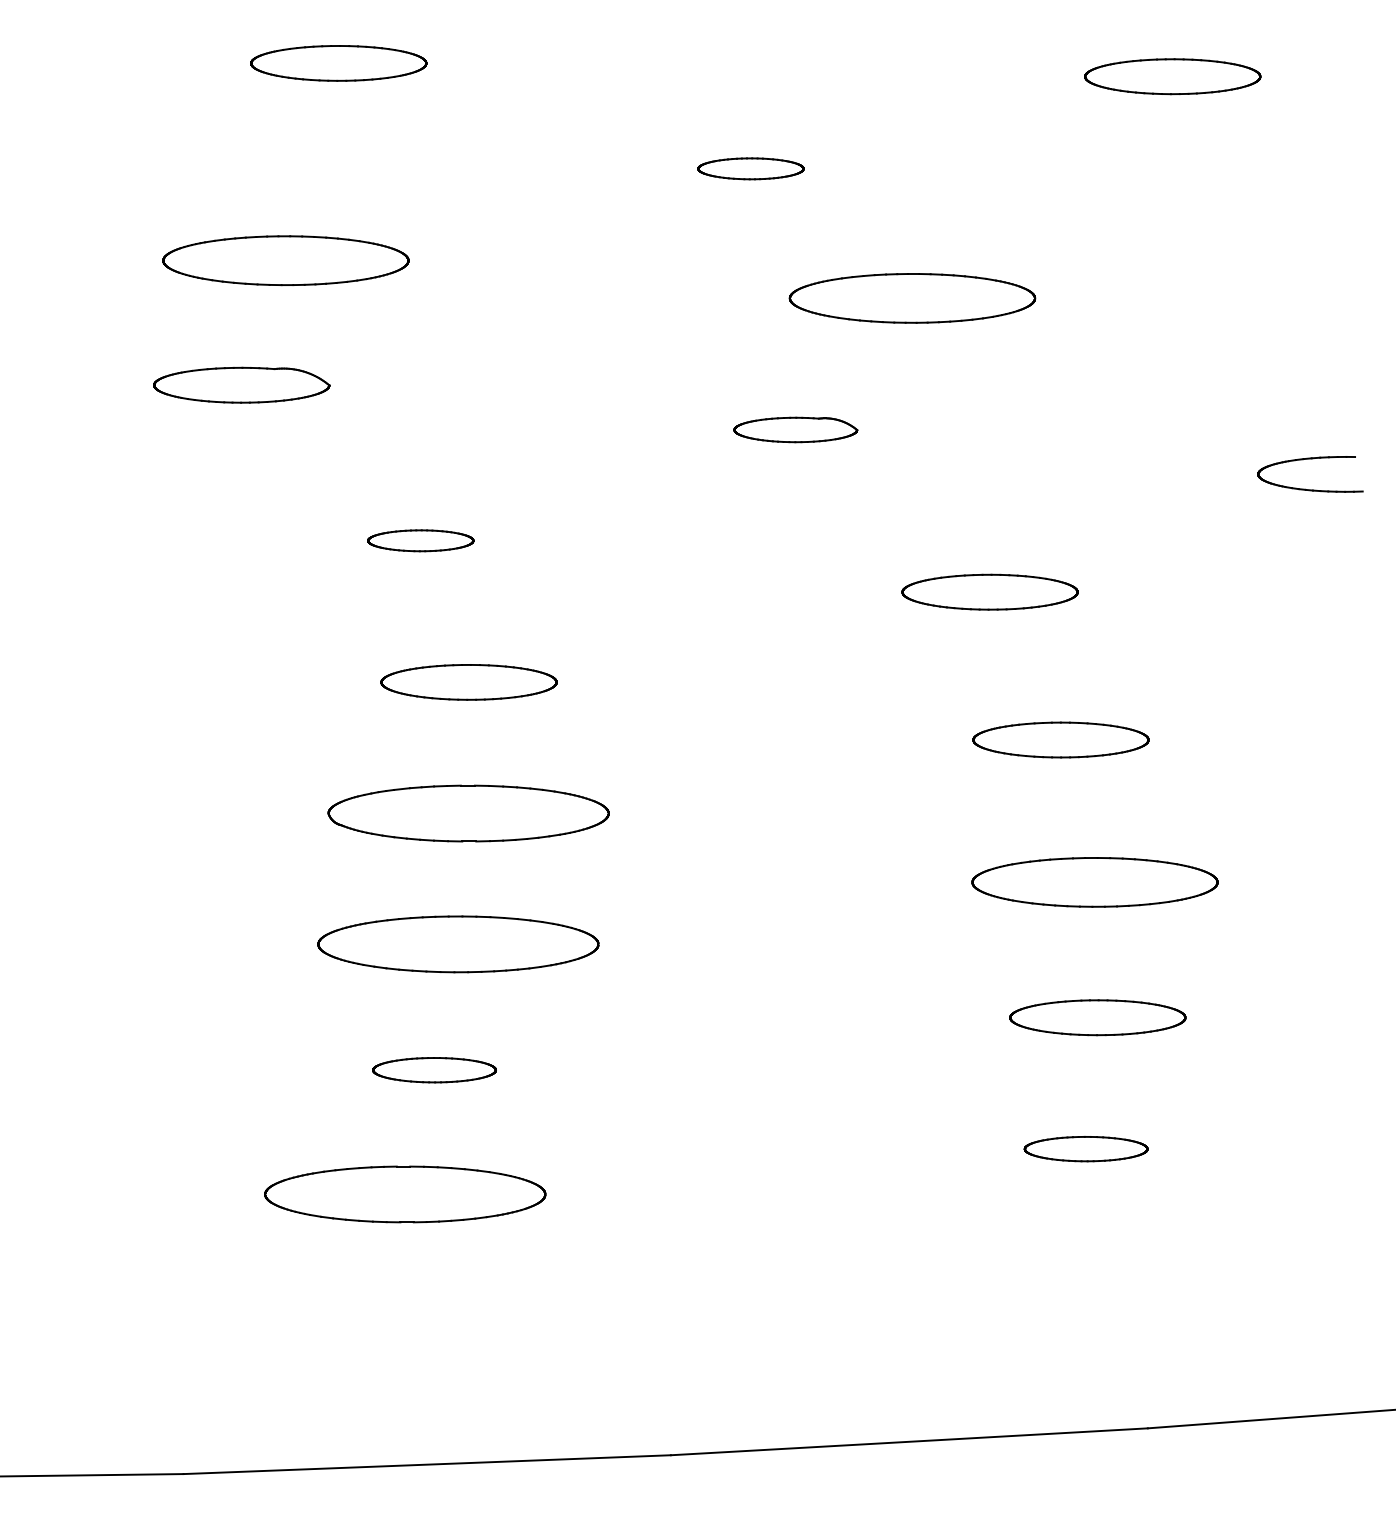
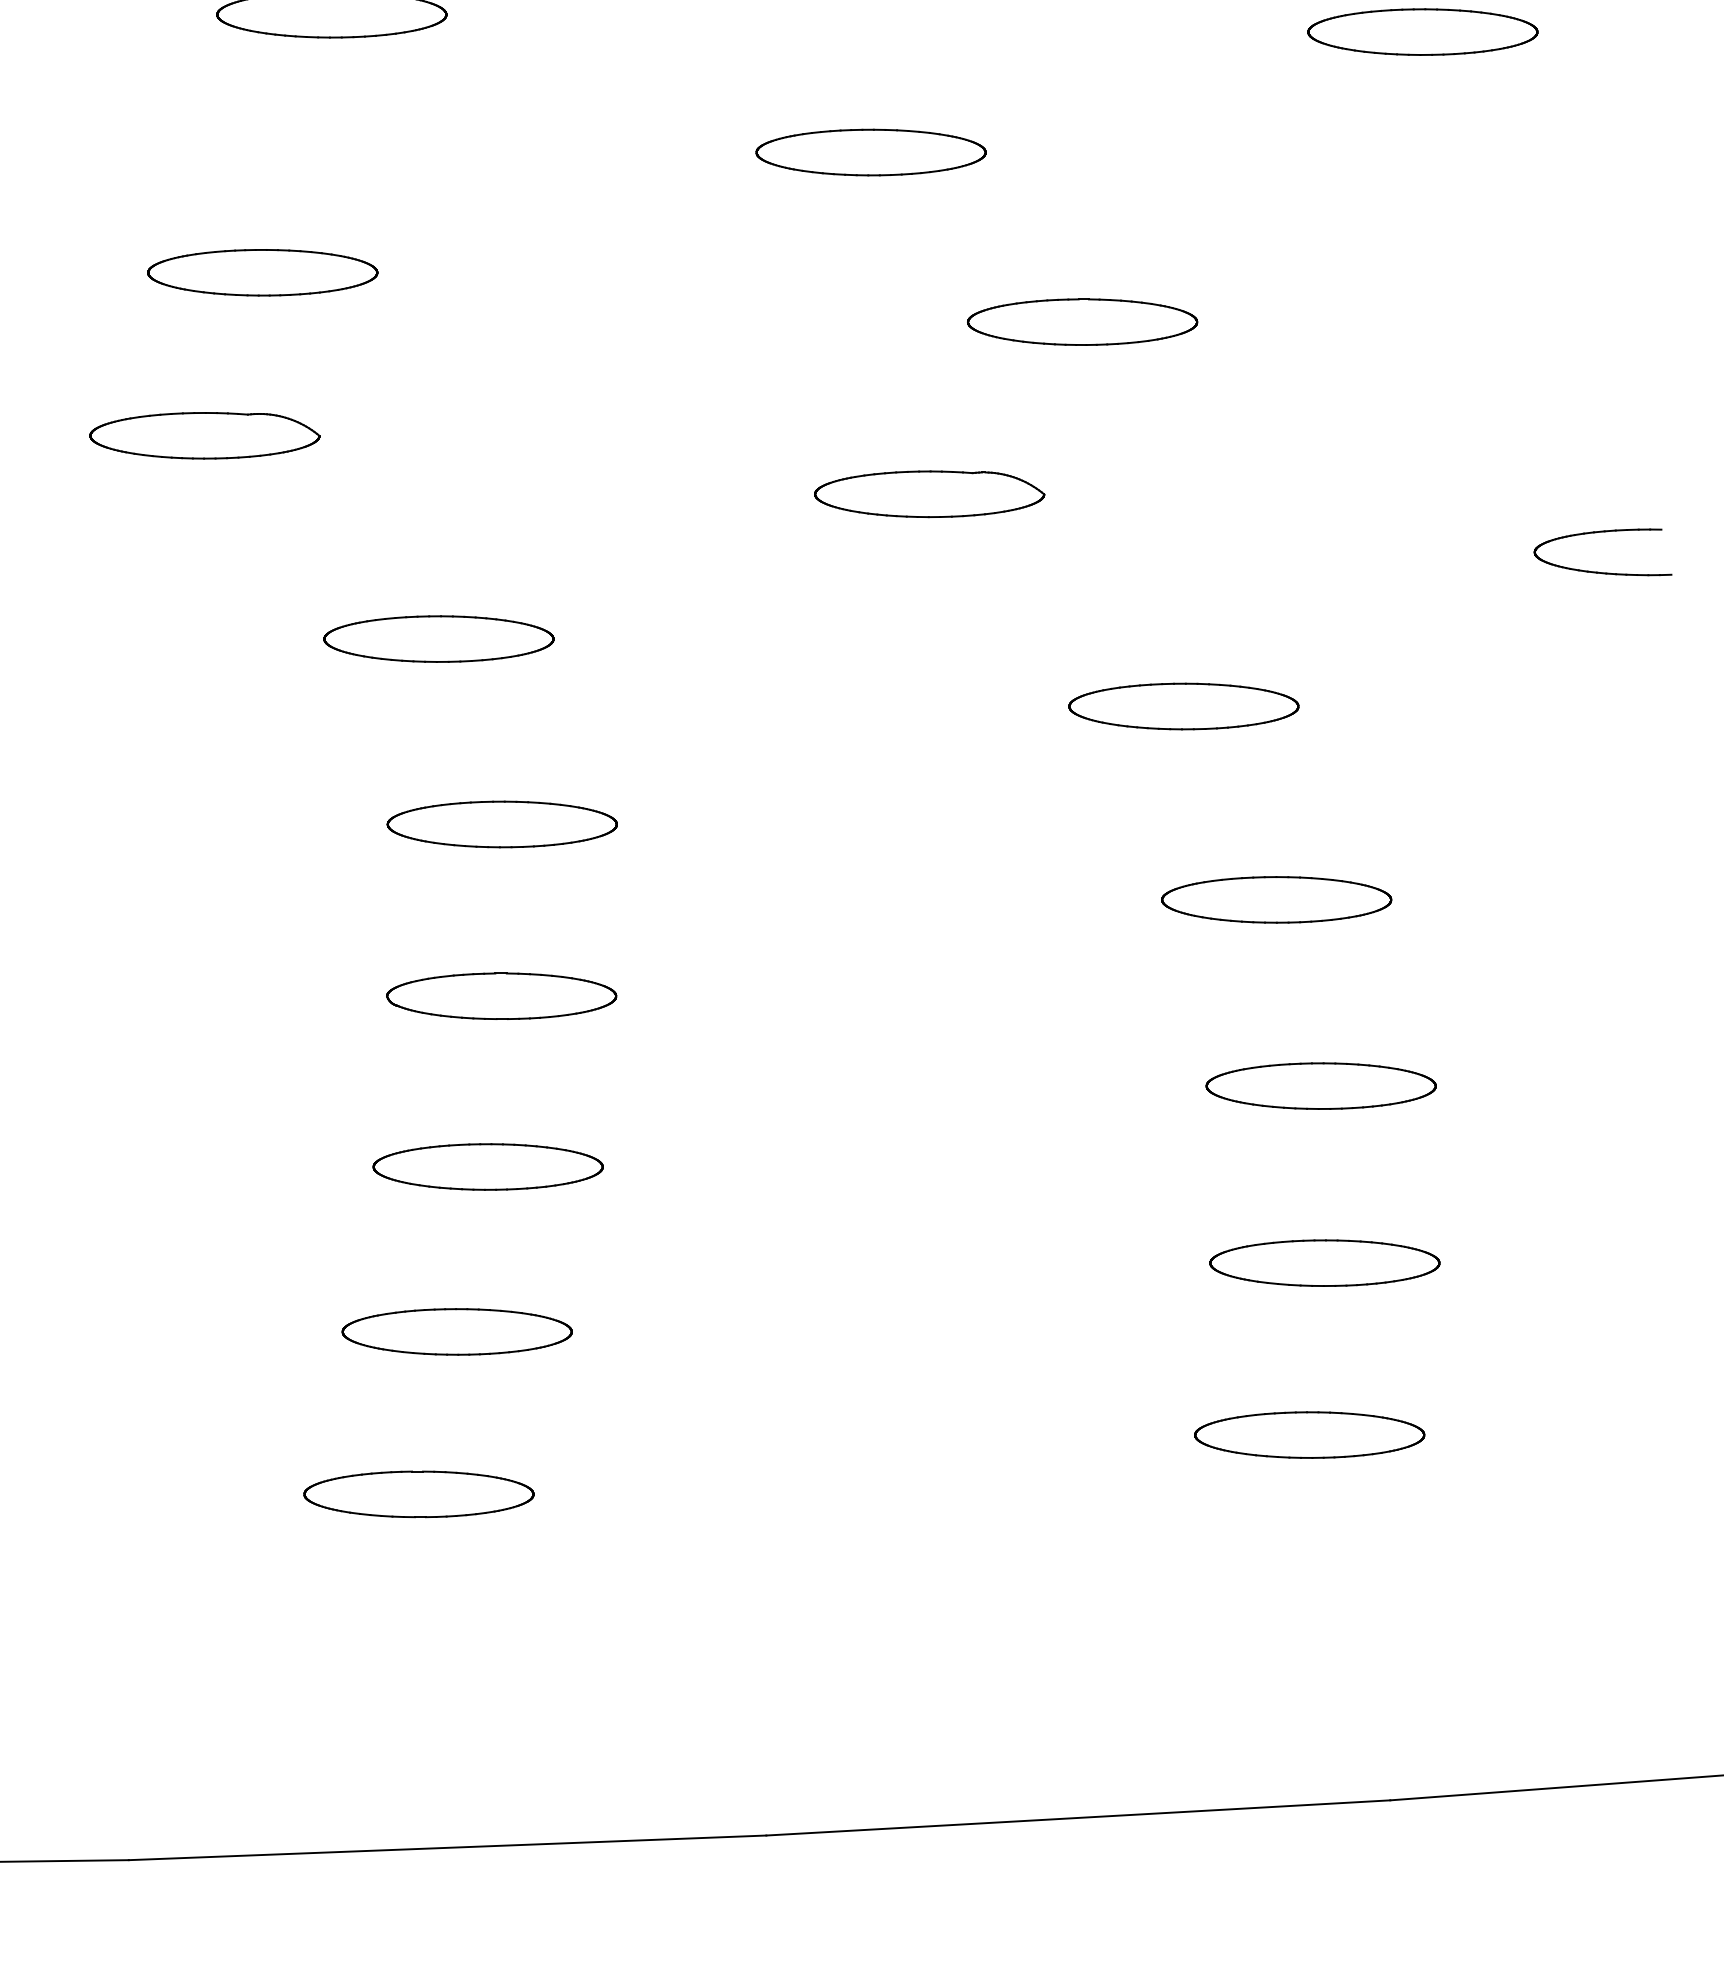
part: (750, 168) -> (870, 152), size x1.67
part: (285, 260) -> (262, 272), size x0.71
part: (912, 298) -> (1082, 322), size x0.71
part: (795, 429) -> (929, 493), size x1.43
part: (420, 540) -> (438, 638), size x1.67
part: (468, 813) -> (501, 996), size x0.62
part: (1094, 882) -> (1320, 1086), size x0.71
part: (457, 943) -> (487, 1166), size x0.62
part: (434, 1069) -> (457, 1330), size x1.43
part: (1085, 1148) -> (1308, 1434), size x1.43
part: (405, 1194) -> (419, 1494), size x0.62

